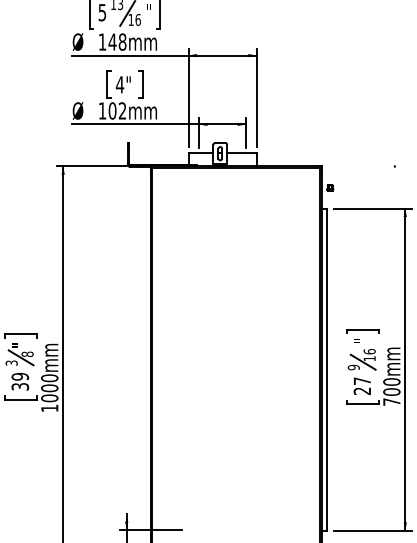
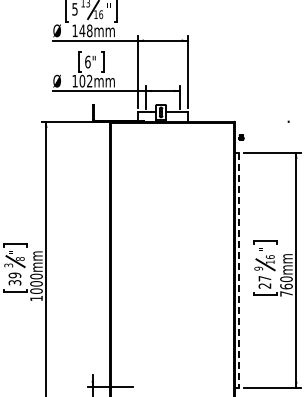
text: (119, 84) -> (87, 61), 4" -> 6"
line: (327, 370) -> (239, 270), solid -> dashed
text: (391, 391) -> (286, 286), 700mm -> 760mm

